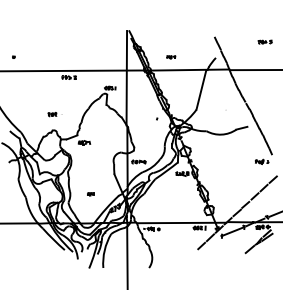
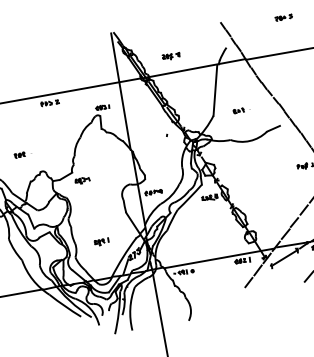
part: (170, 57) -> (170, 56), size x1.67
part: (216, 109) -> (238, 111), added
part: (54, 114) -> (22, 154), moved
part: (90, 194) -> (100, 242), size x1.67

